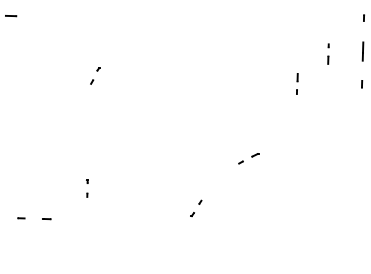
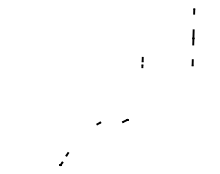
line: (328, 55) -> (166, 40), removed
part: (297, 83) -> (142, 62), size x0.6
part: (255, 155) -> (125, 121), moved

